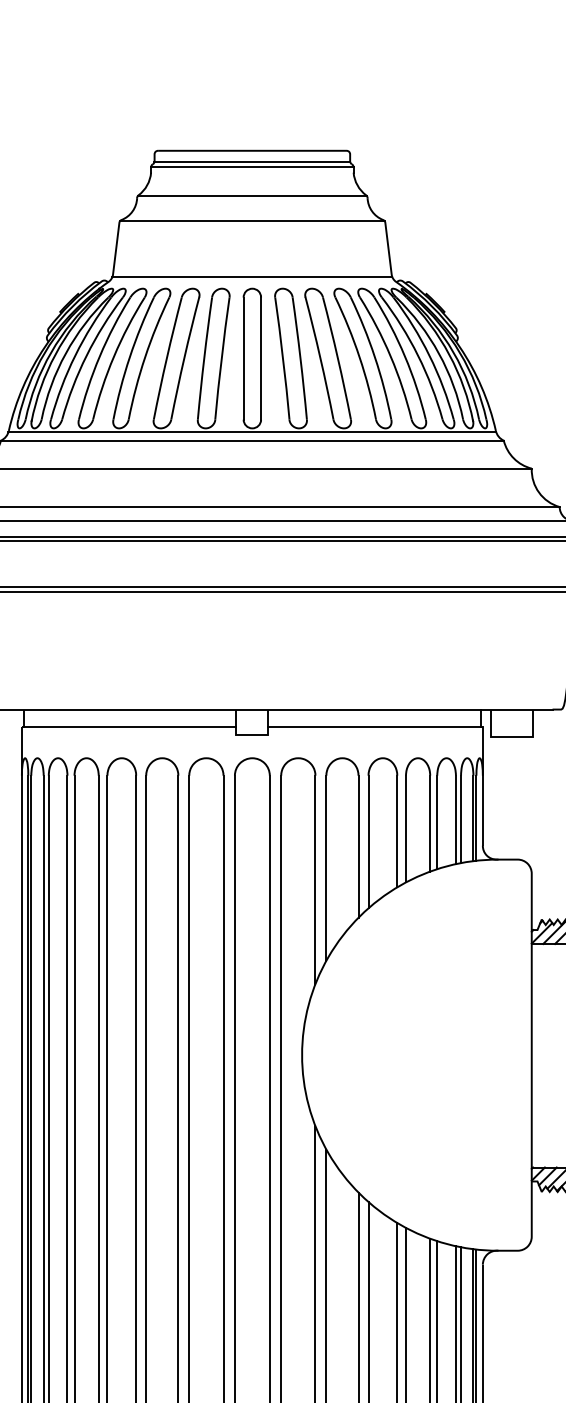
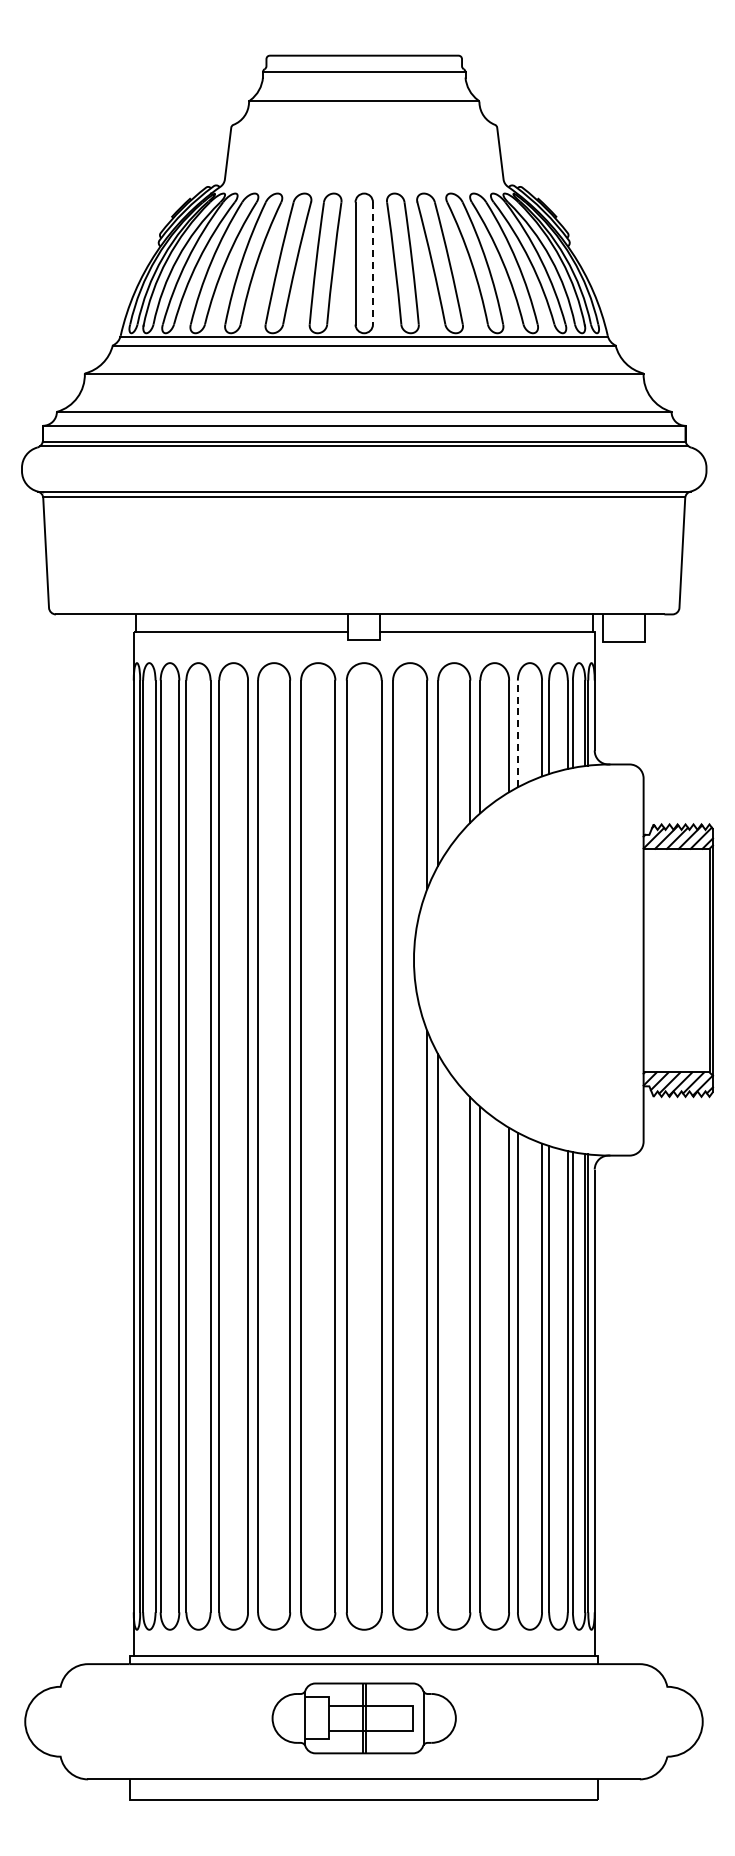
line: (252, 162) -> (364, 67), removed
line: (251, 221) -> (363, 126), removed
line: (252, 277) -> (364, 182), removed
line: (260, 359) -> (372, 264), solid -> dashed
line: (405, 828) -> (517, 733), solid -> dashed

